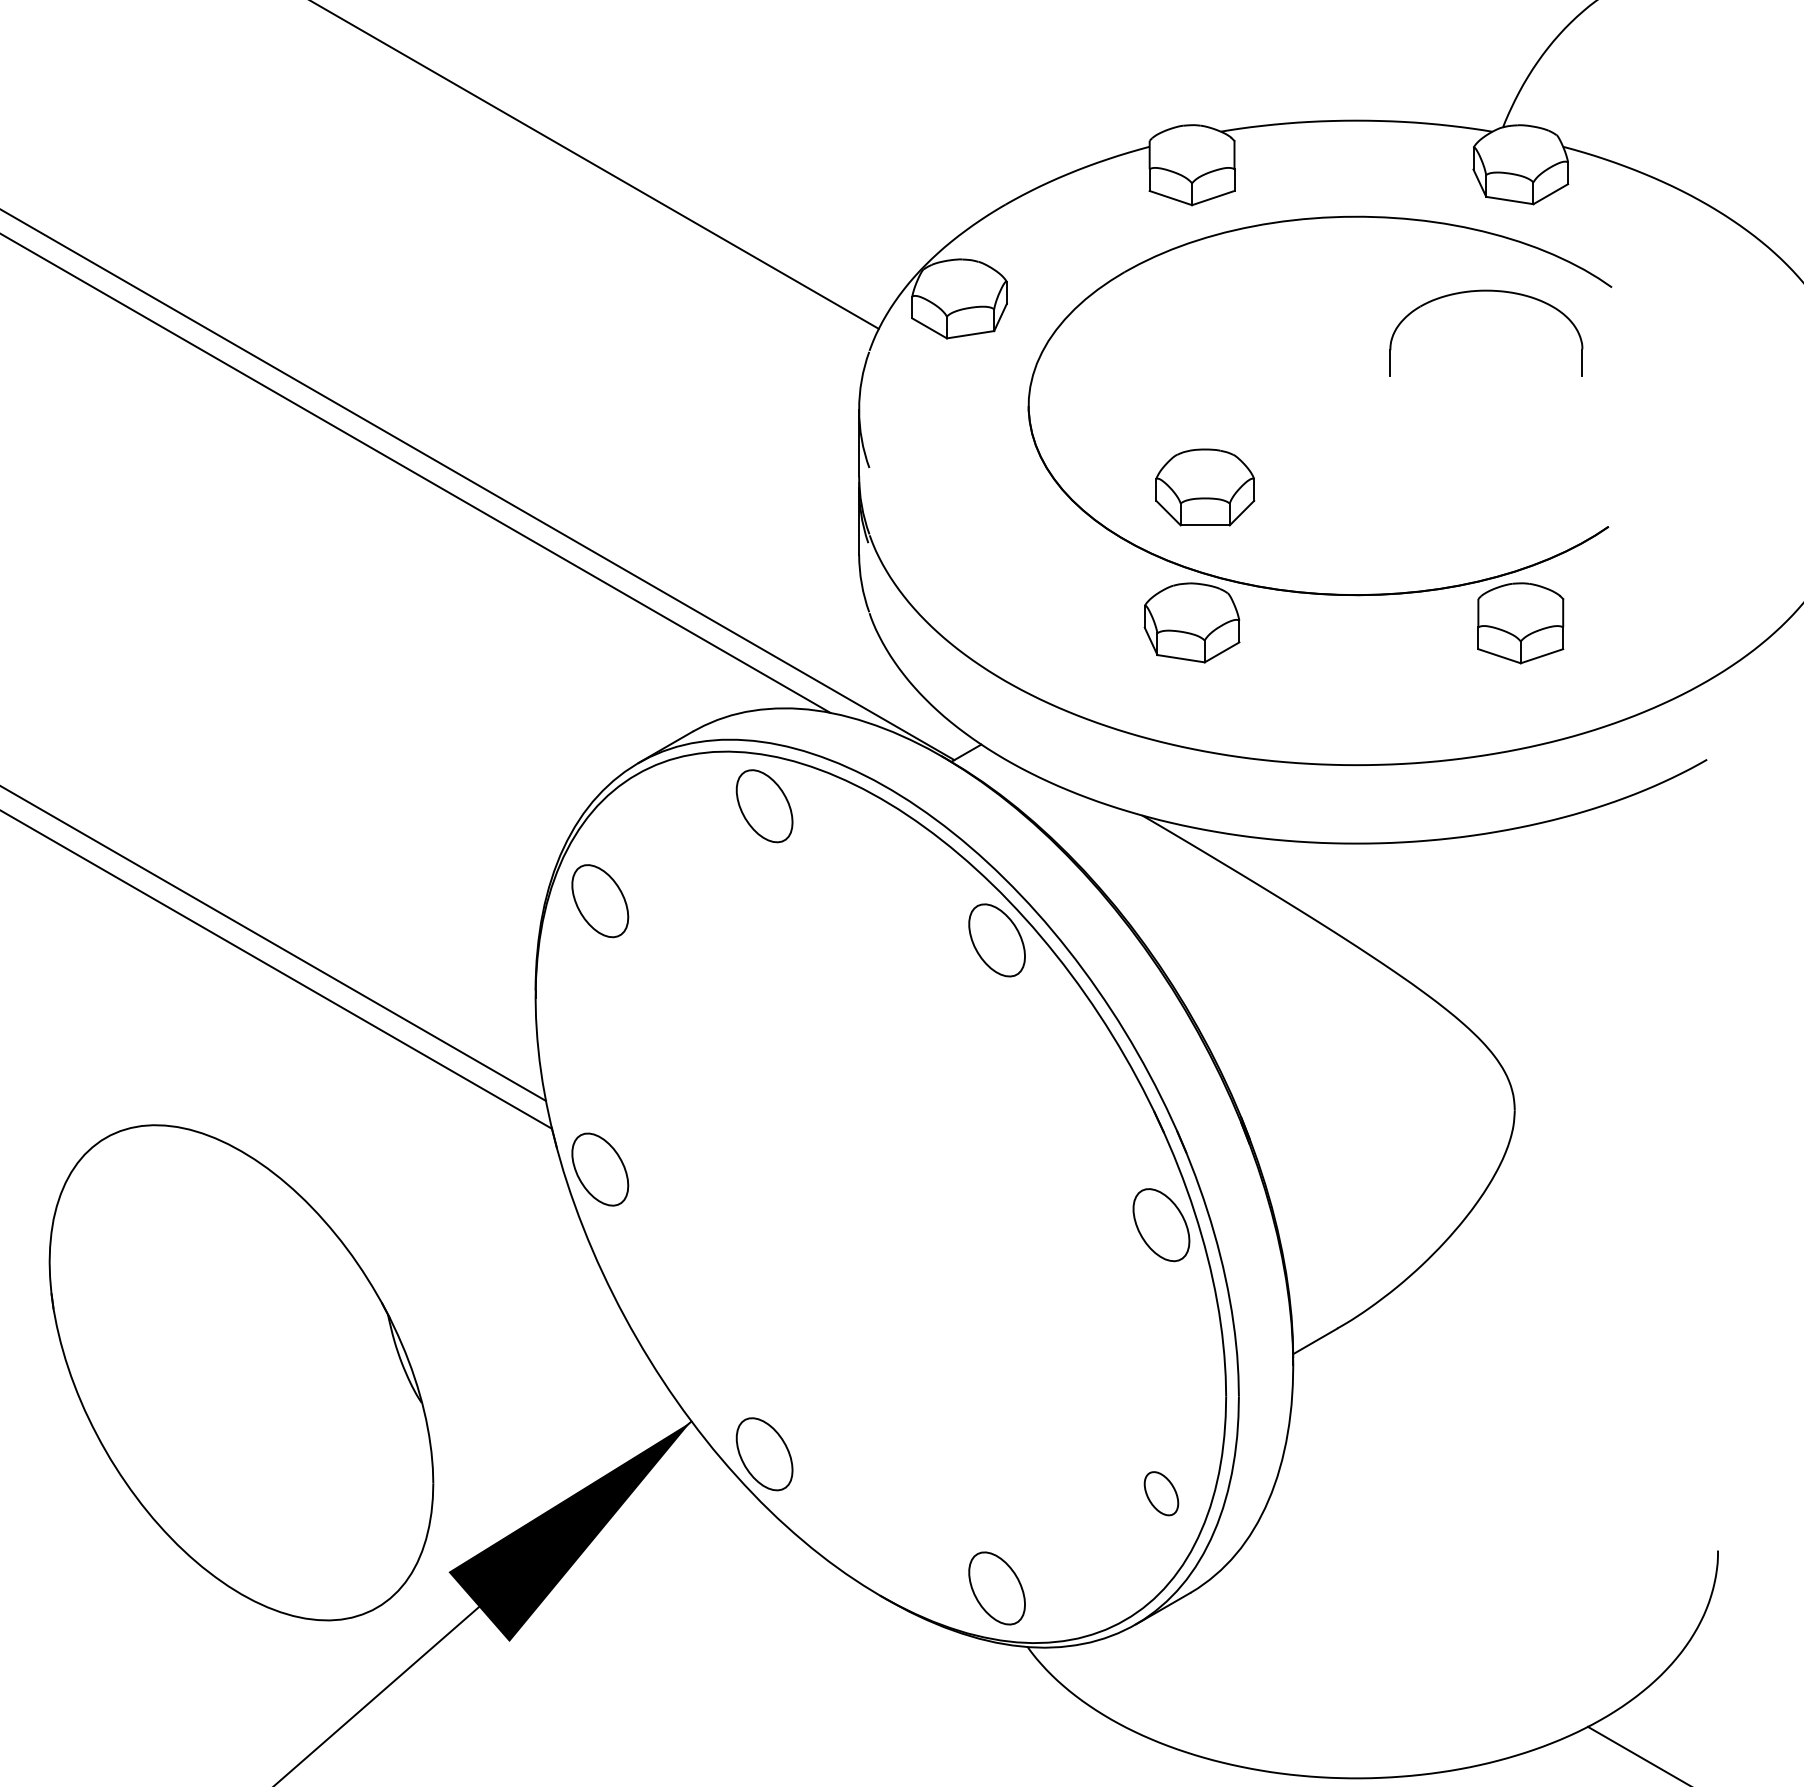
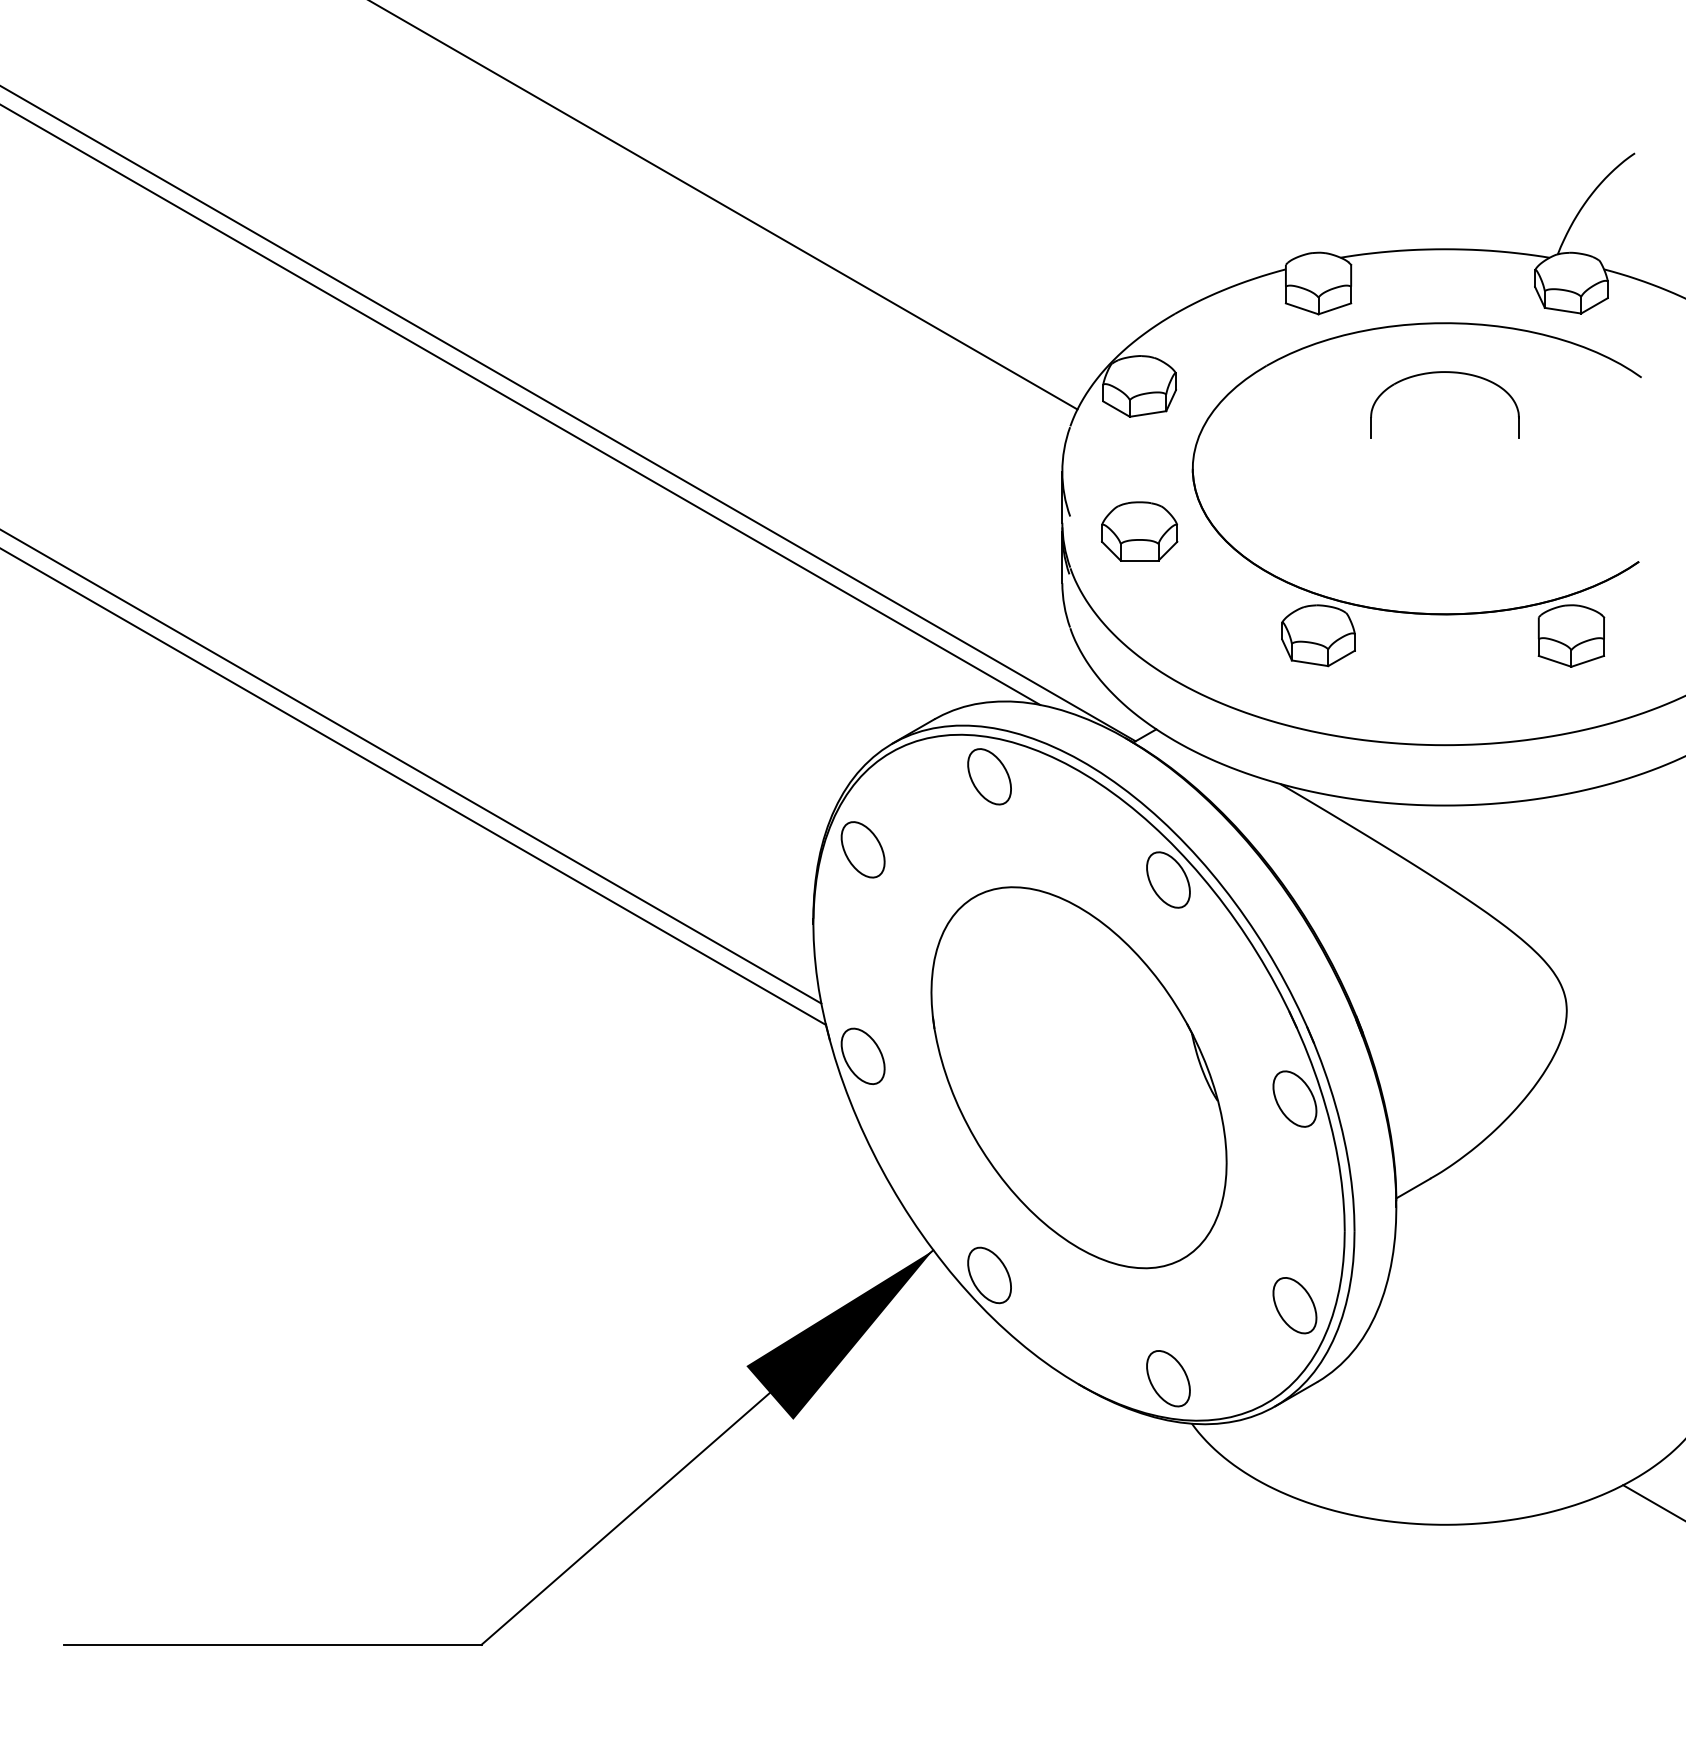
part: (1479, 292) -> (1439, 373), moved
part: (1205, 487) -> (1139, 531), moved
part: (240, 1372) -> (1078, 1077), moved
part: (1160, 1493) -> (1294, 1305), size x1.67

